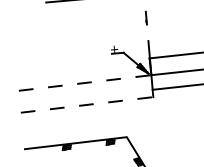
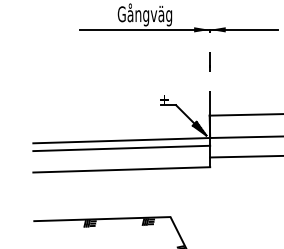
line: (85, 82) -> (122, 140), dashed -> solid
line: (85, 88) -> (121, 148), added
line: (87, 104) -> (122, 169), dashed -> solid

